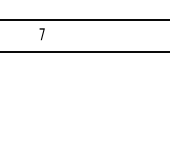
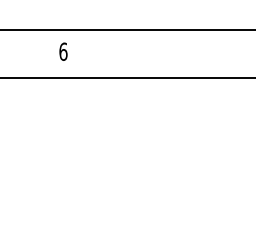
text: (41, 34) -> (62, 52), 7 -> 6

